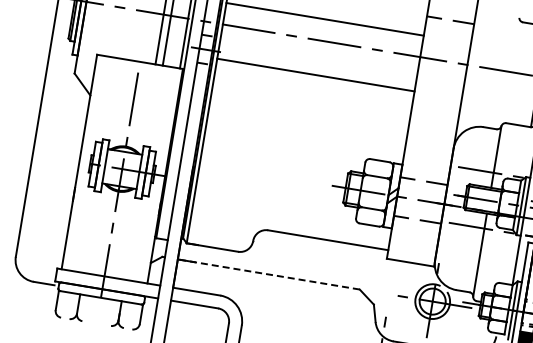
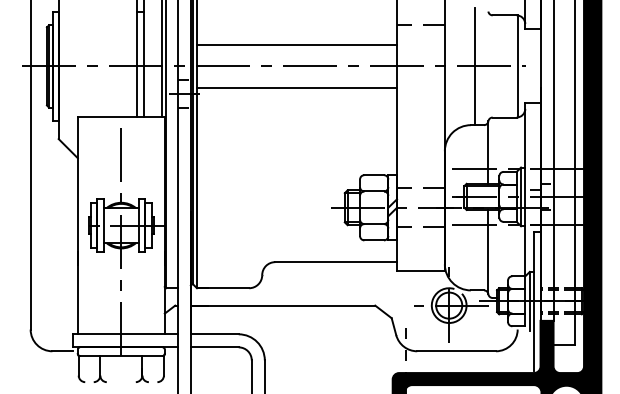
line: (497, 69) -> (475, 66), added
line: (315, 75) -> (296, 88), moved
line: (268, 274) -> (282, 305), dashed -> solid

